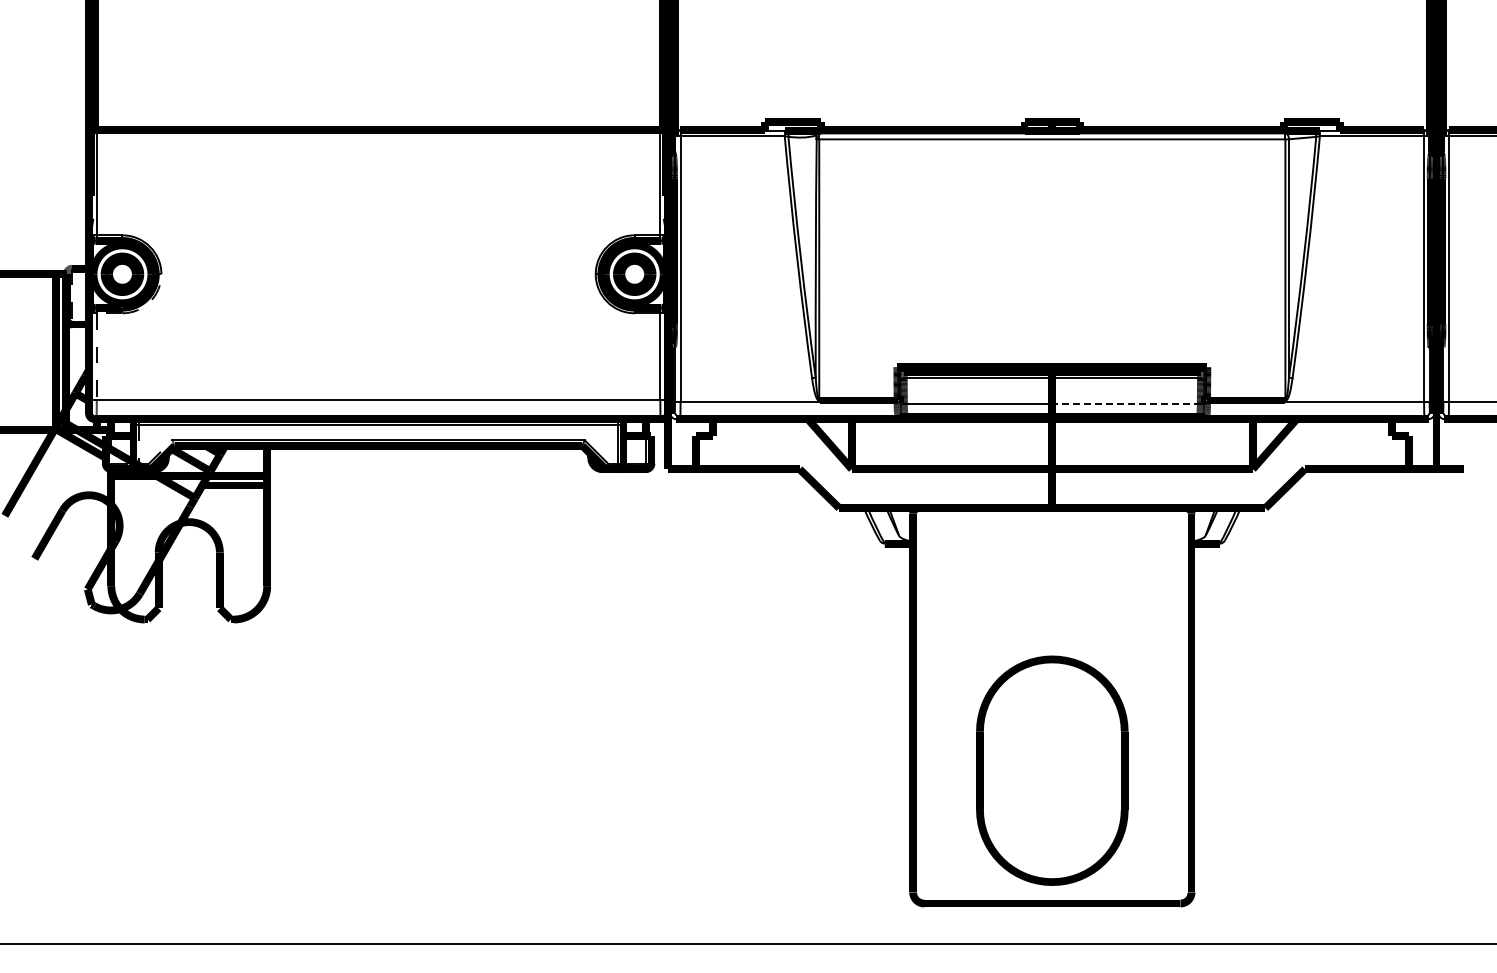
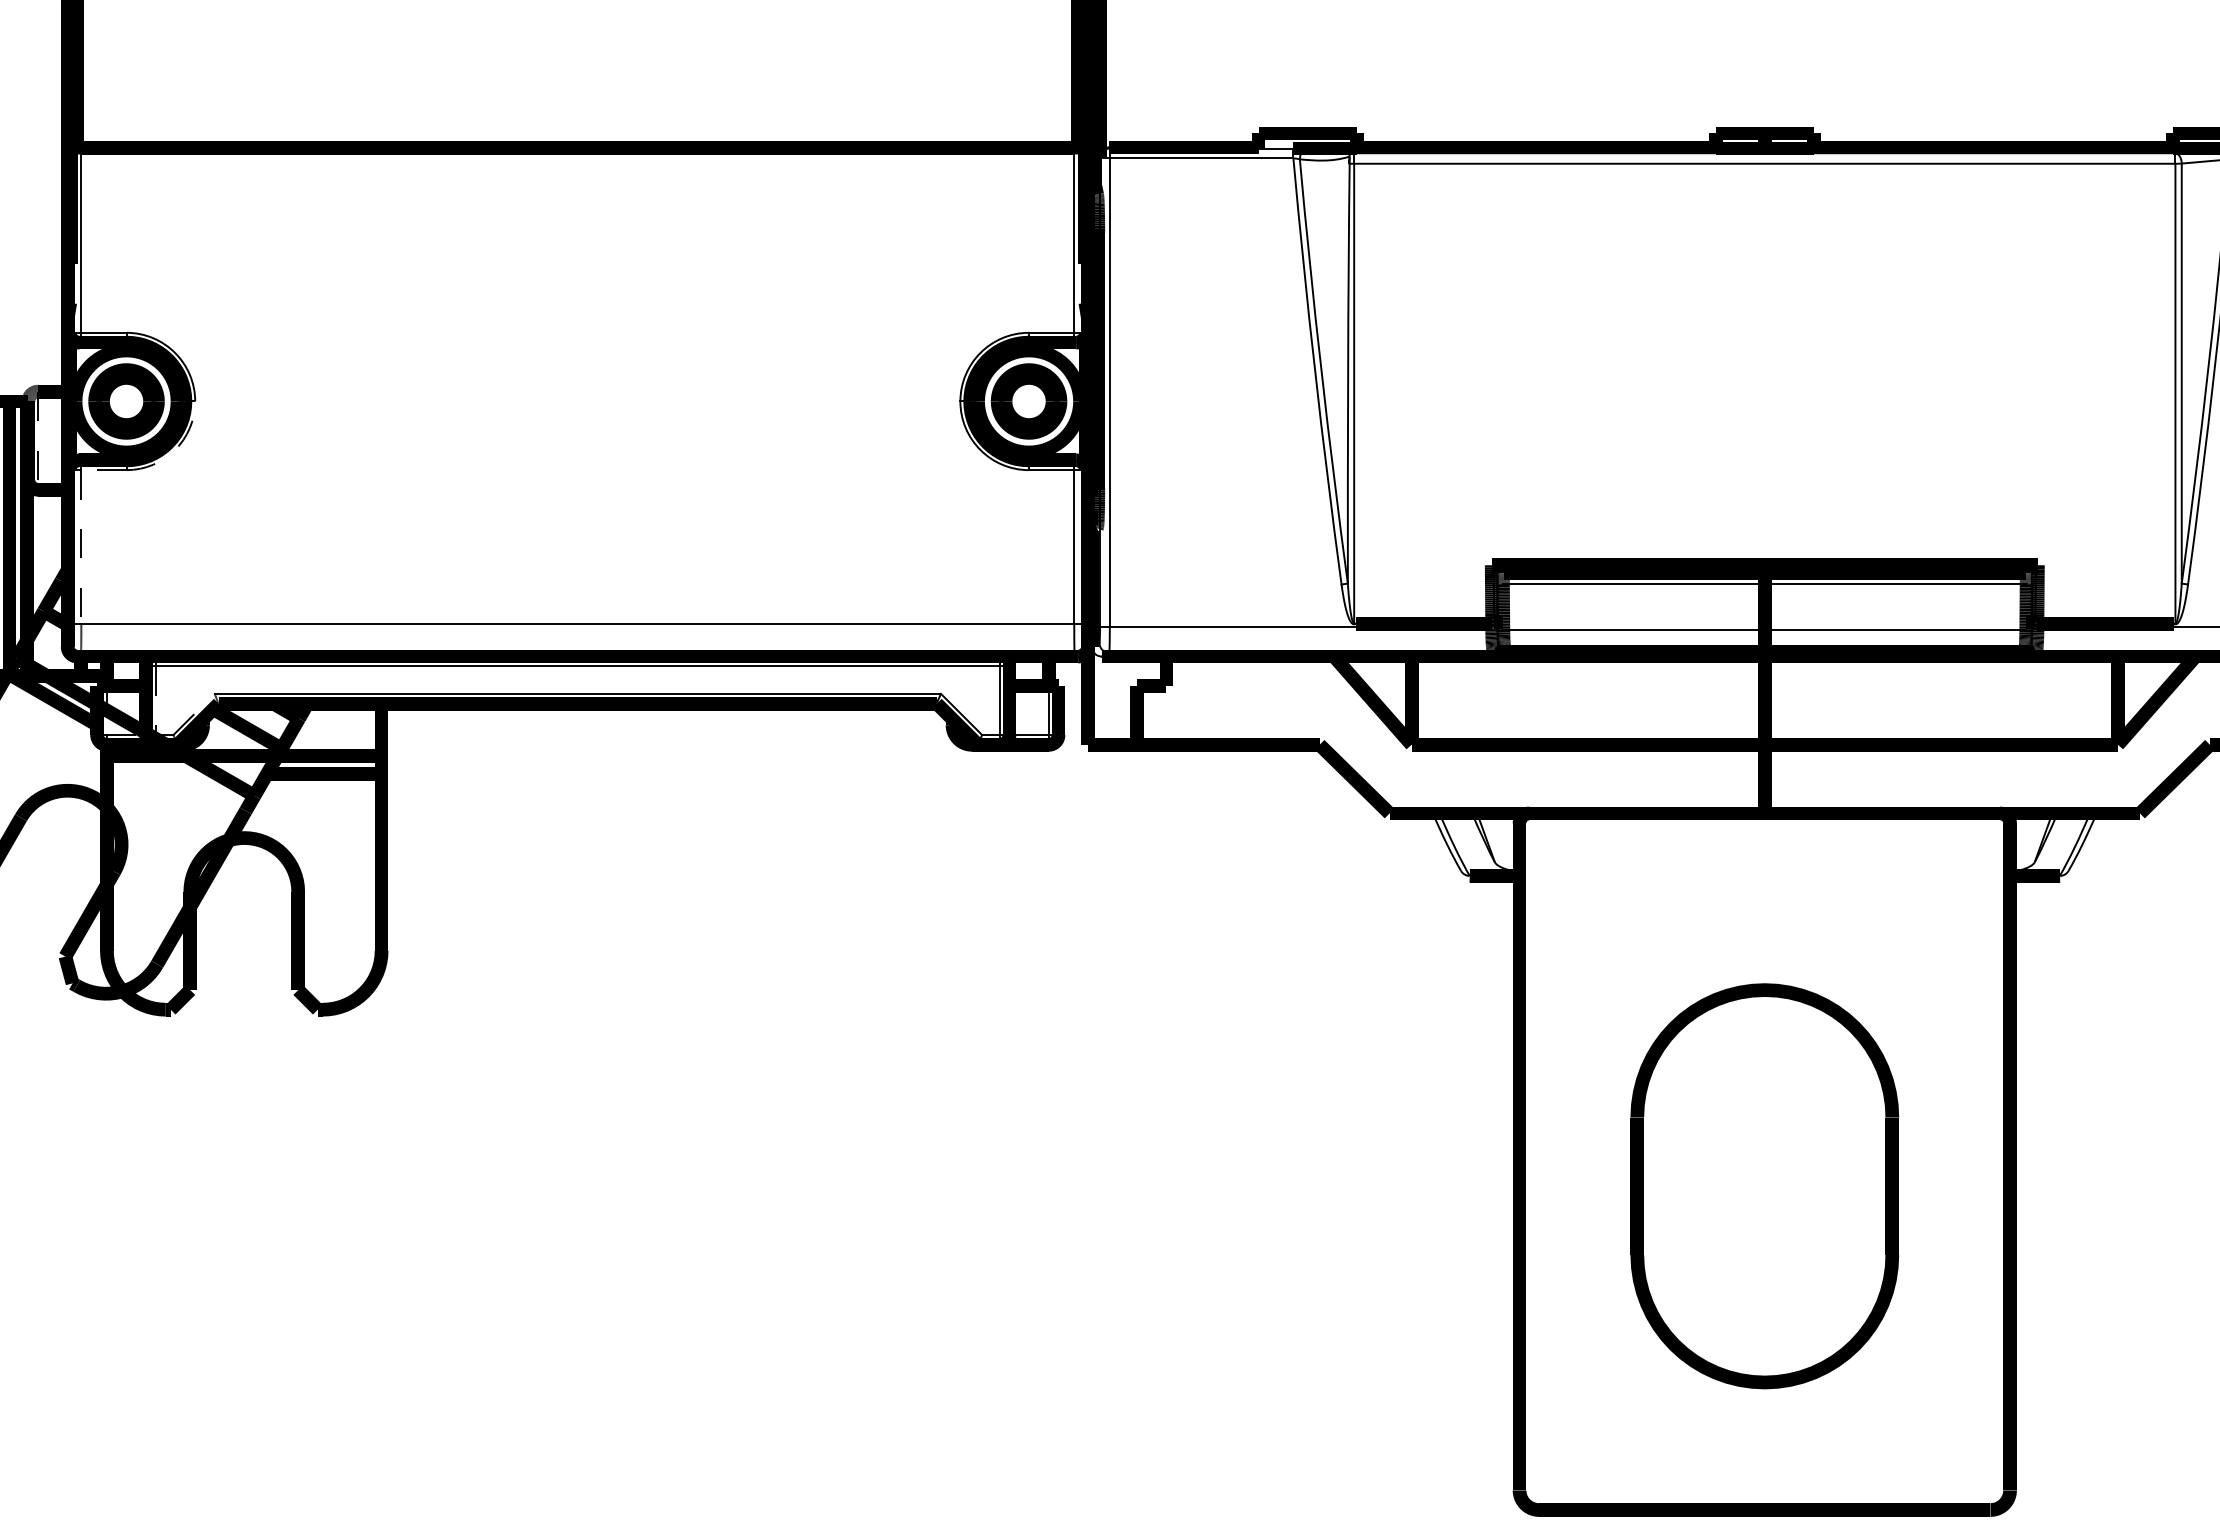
line: (1126, 403) -> (1895, 629), dashed -> solid
part: (1052, 770) -> (1765, 1185), moved

